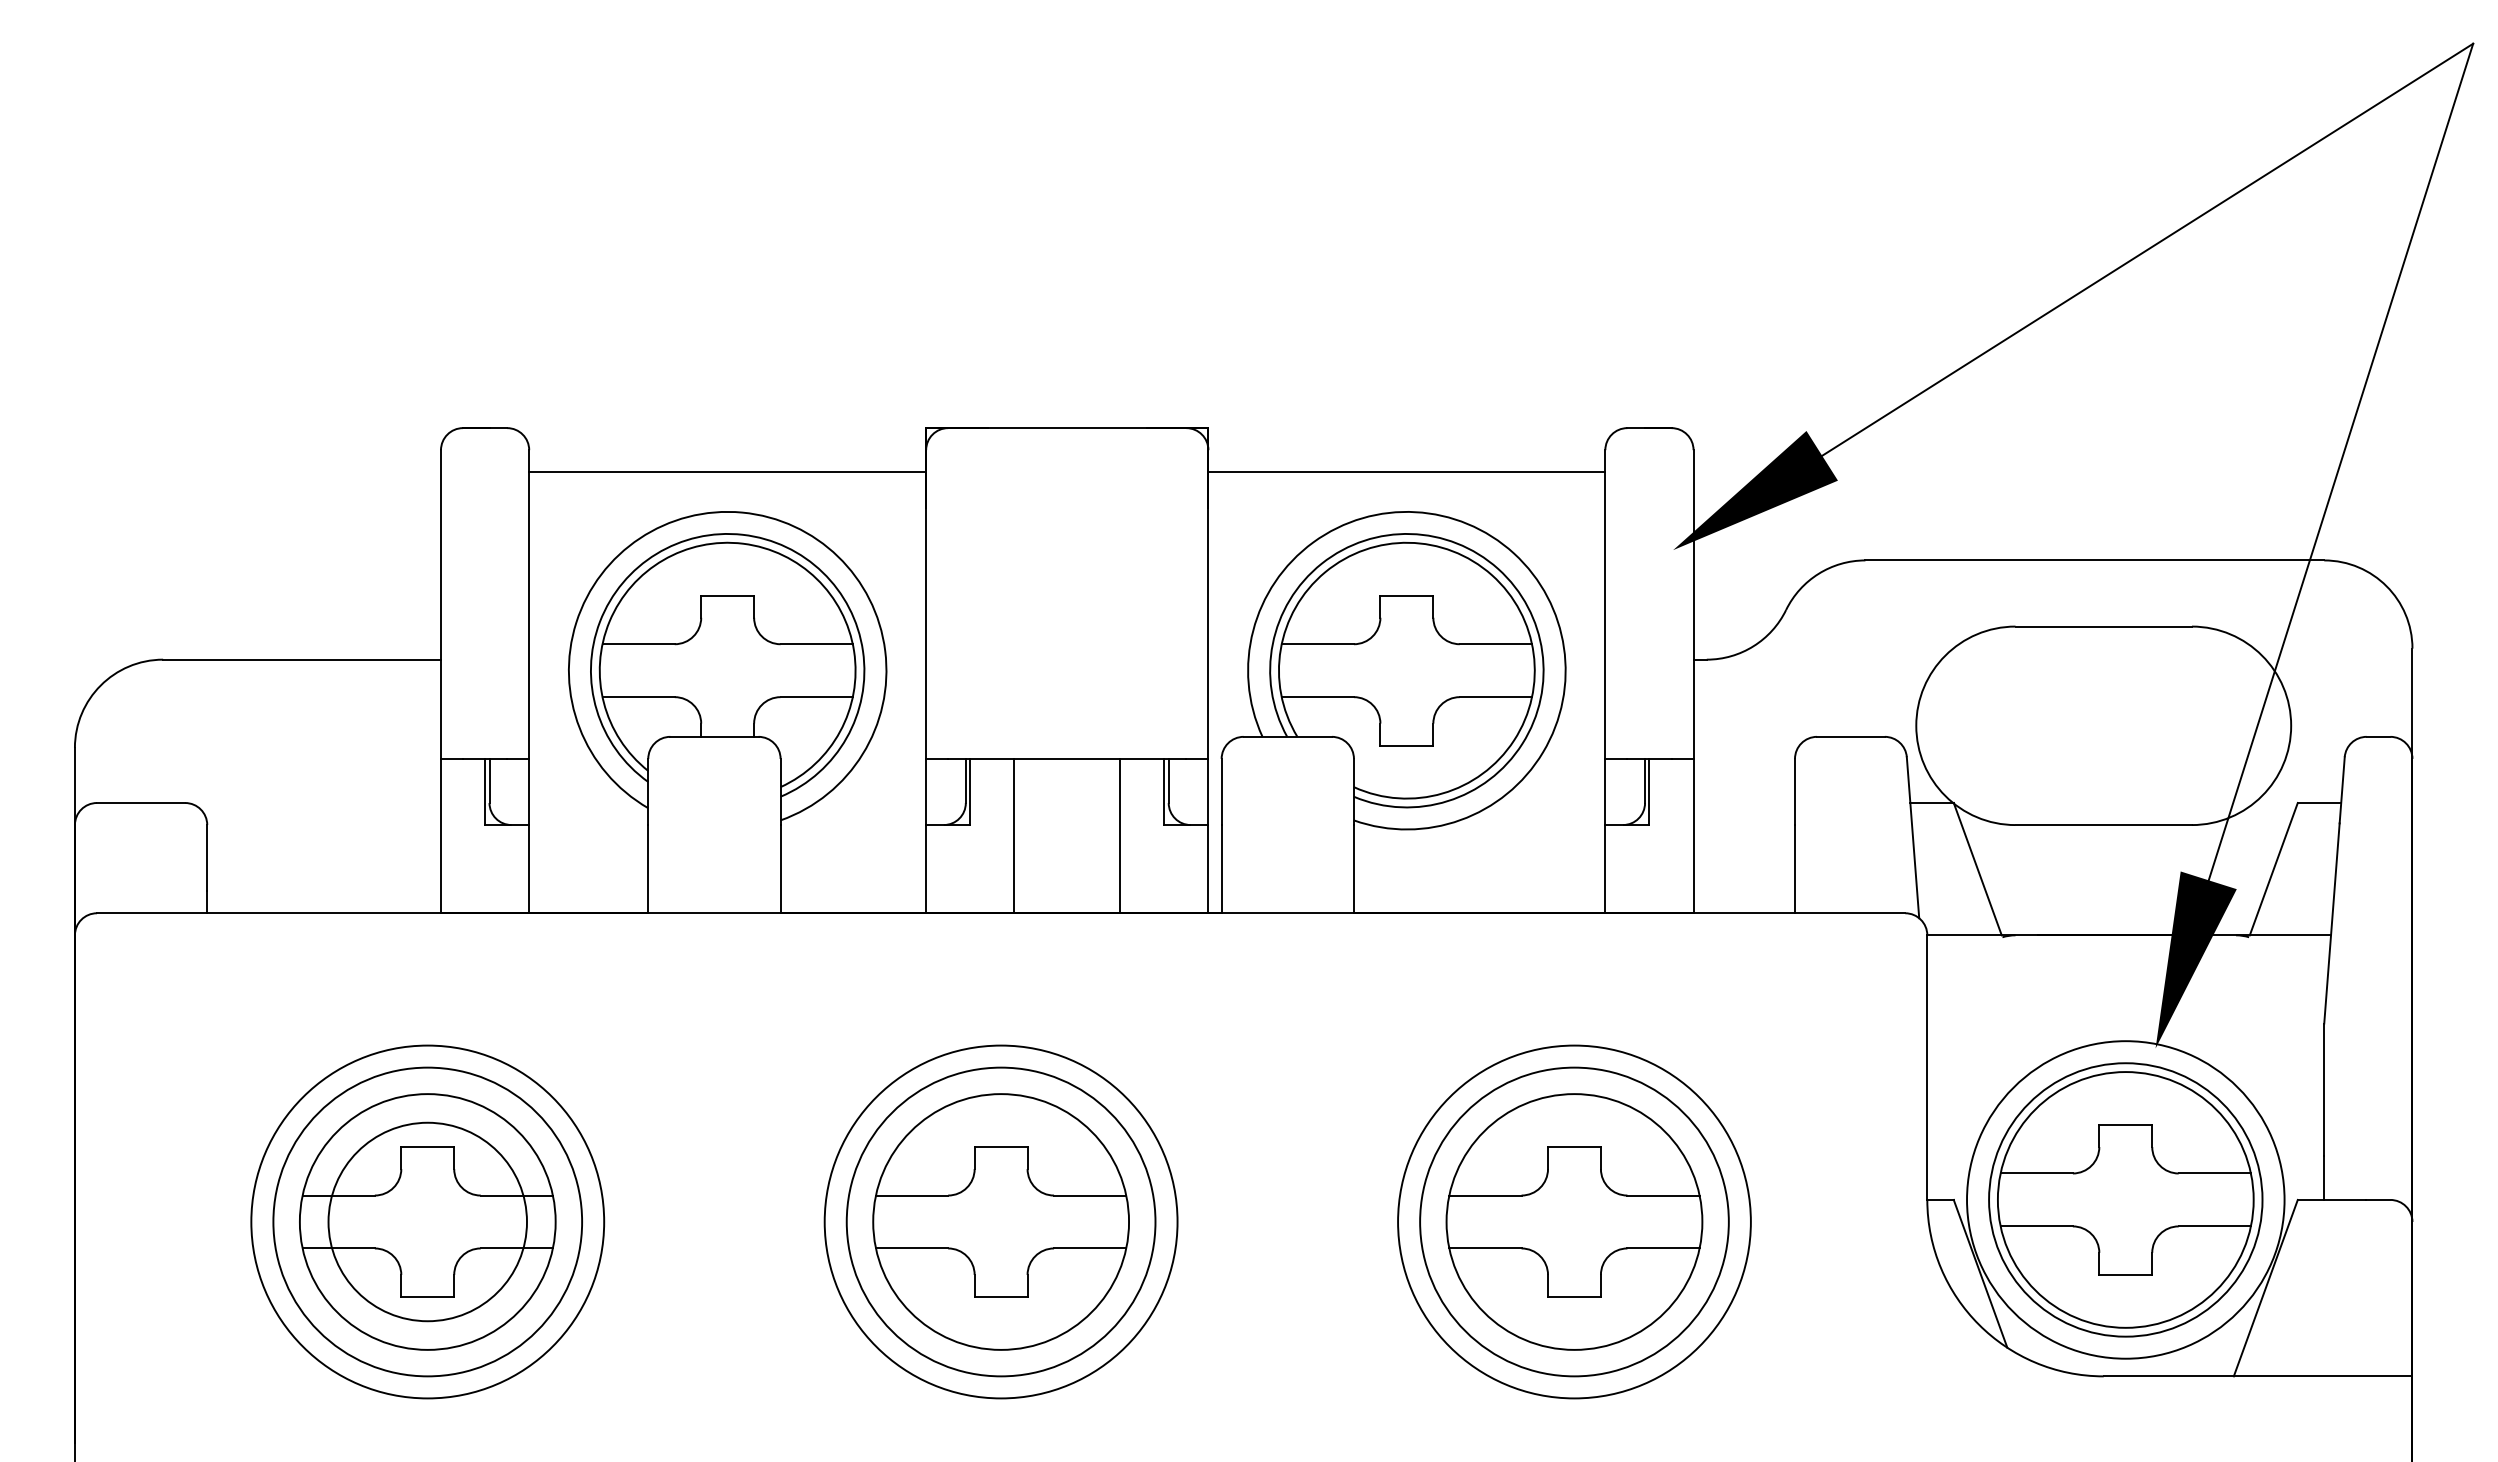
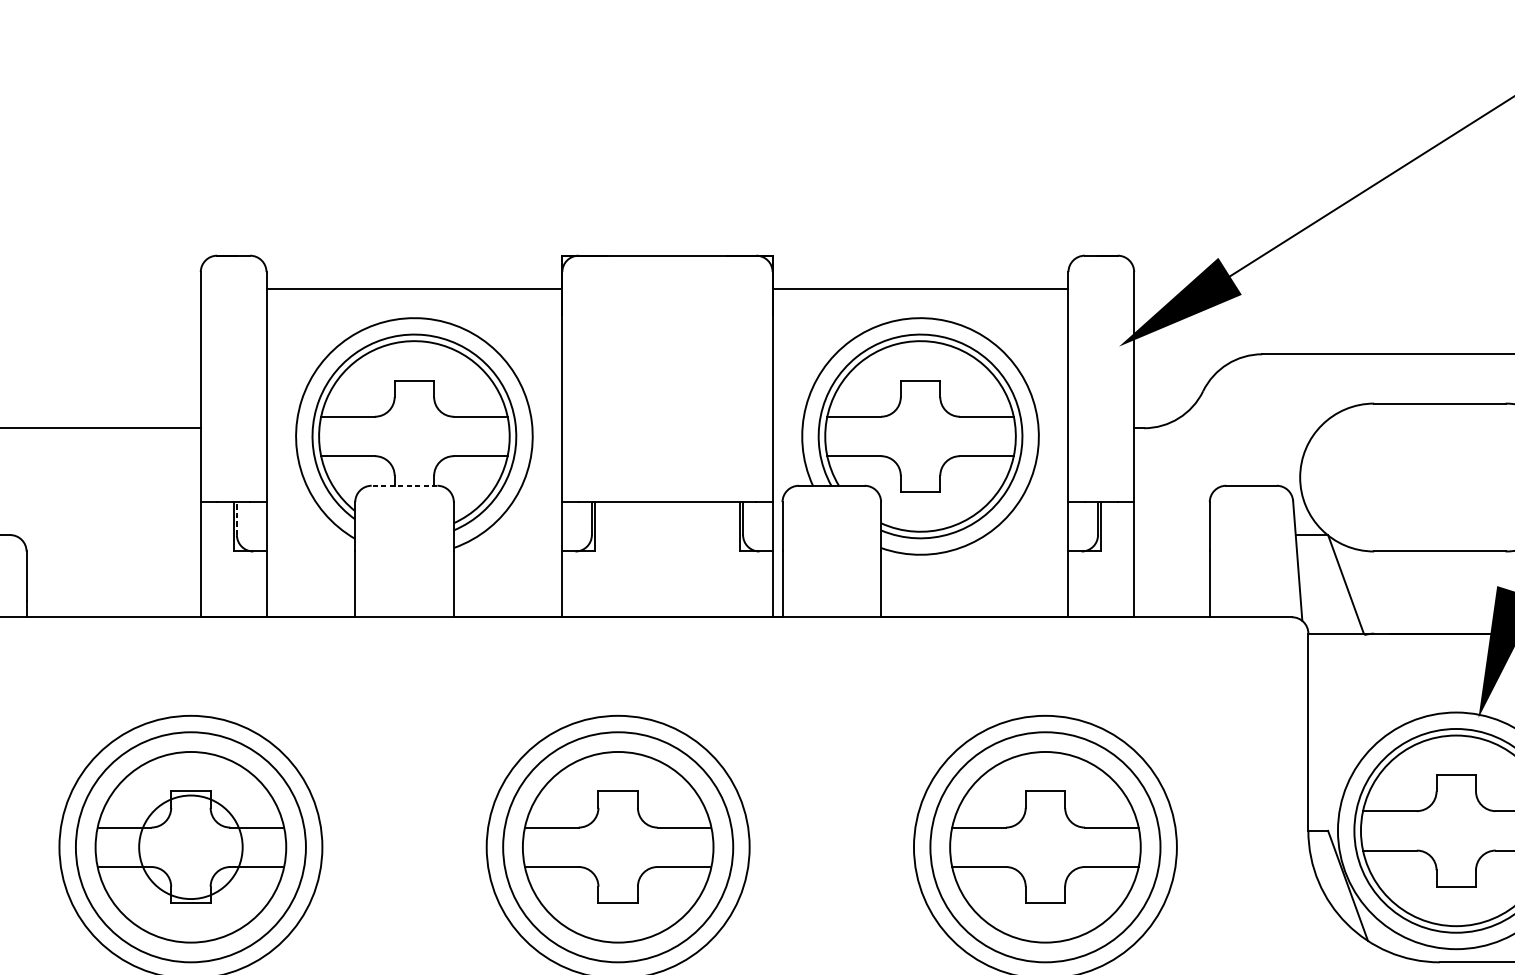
line: (713, 736) -> (403, 485), solid -> dashed
line: (489, 780) -> (236, 518), solid -> dashed
line: (1014, 835) -> (628, 559), removed
line: (1120, 835) -> (707, 559), removed
circle: (427, 1221) -> (190, 846), size x0.7

